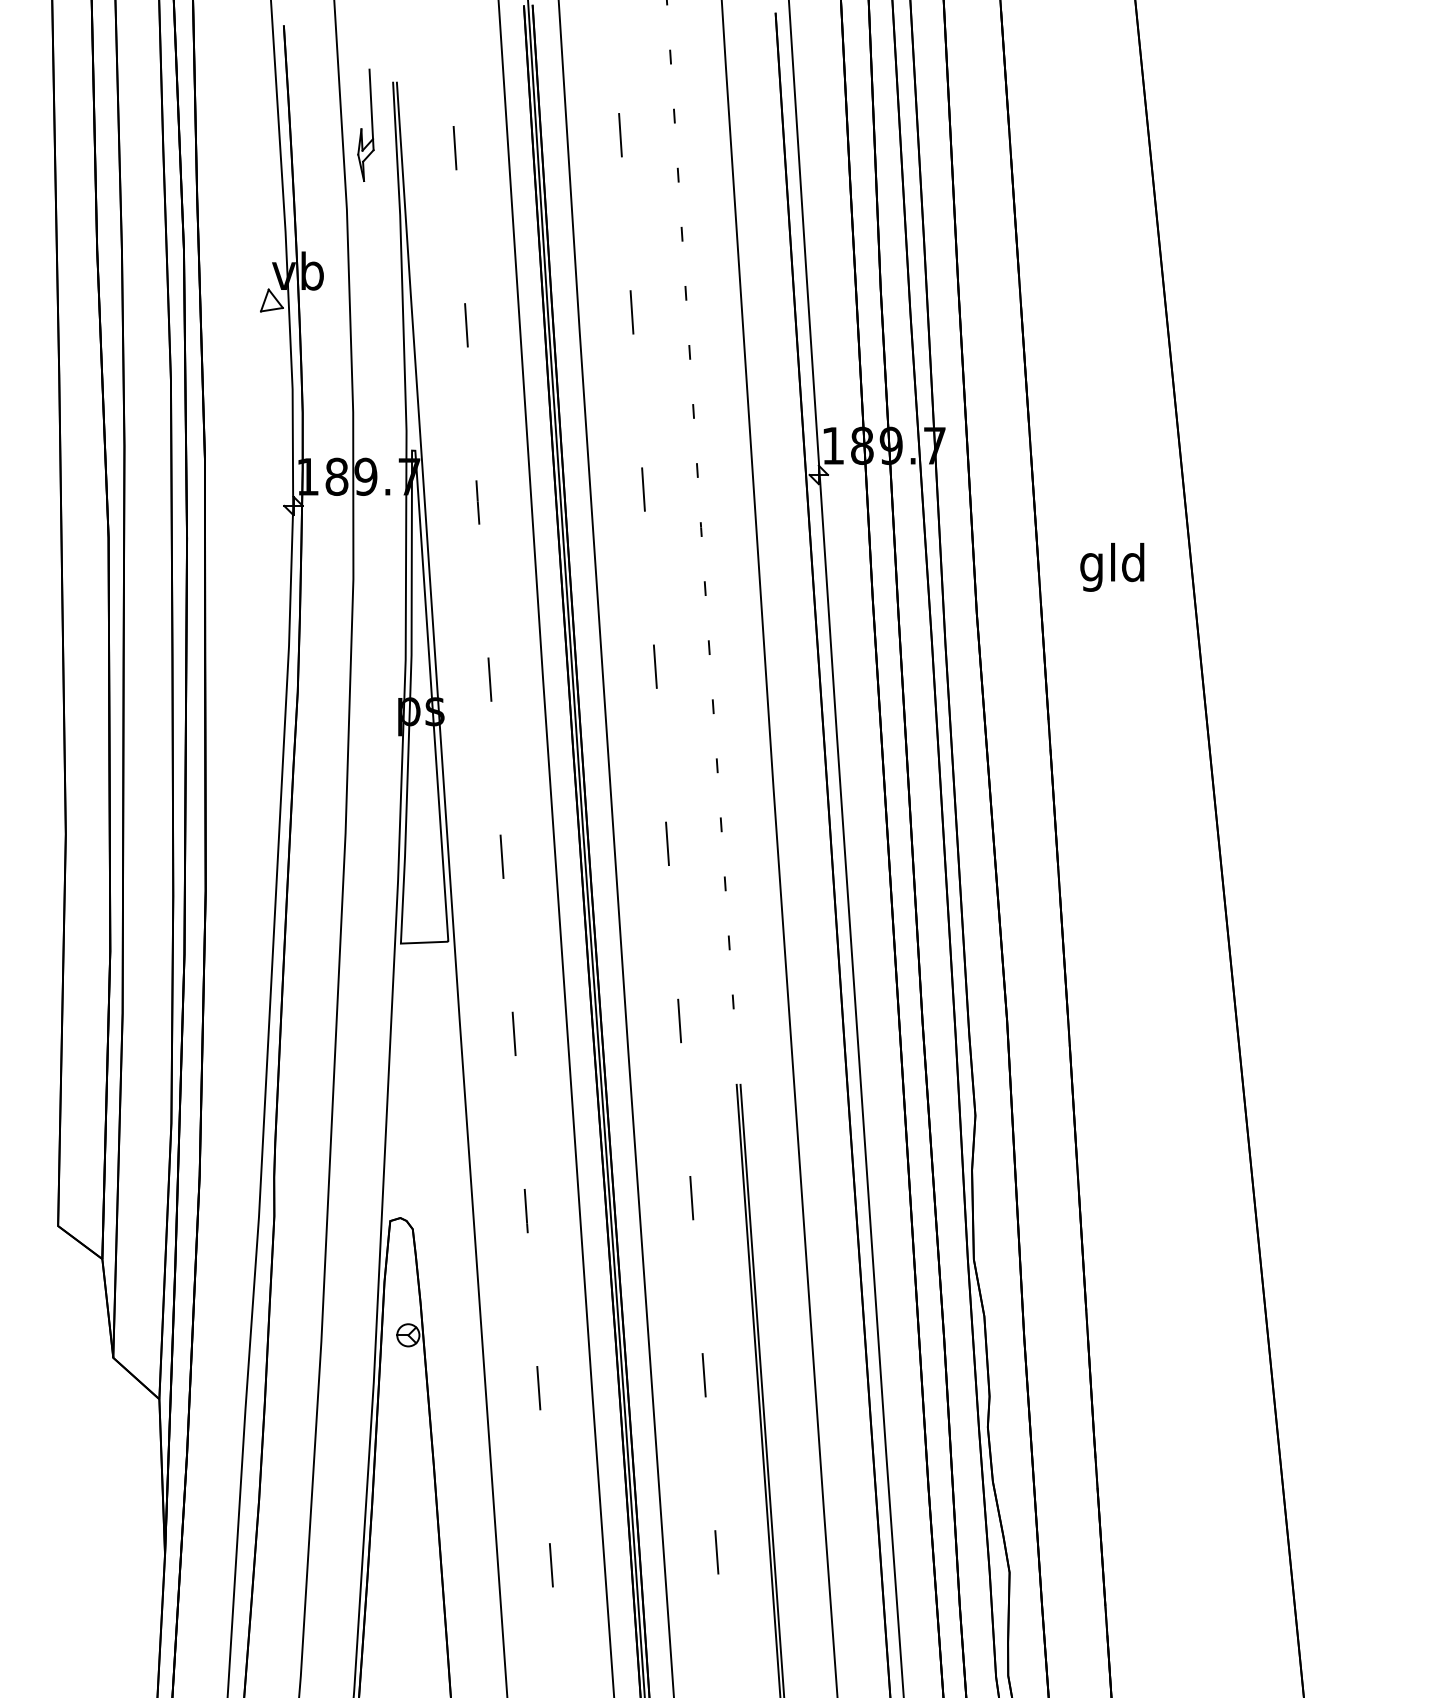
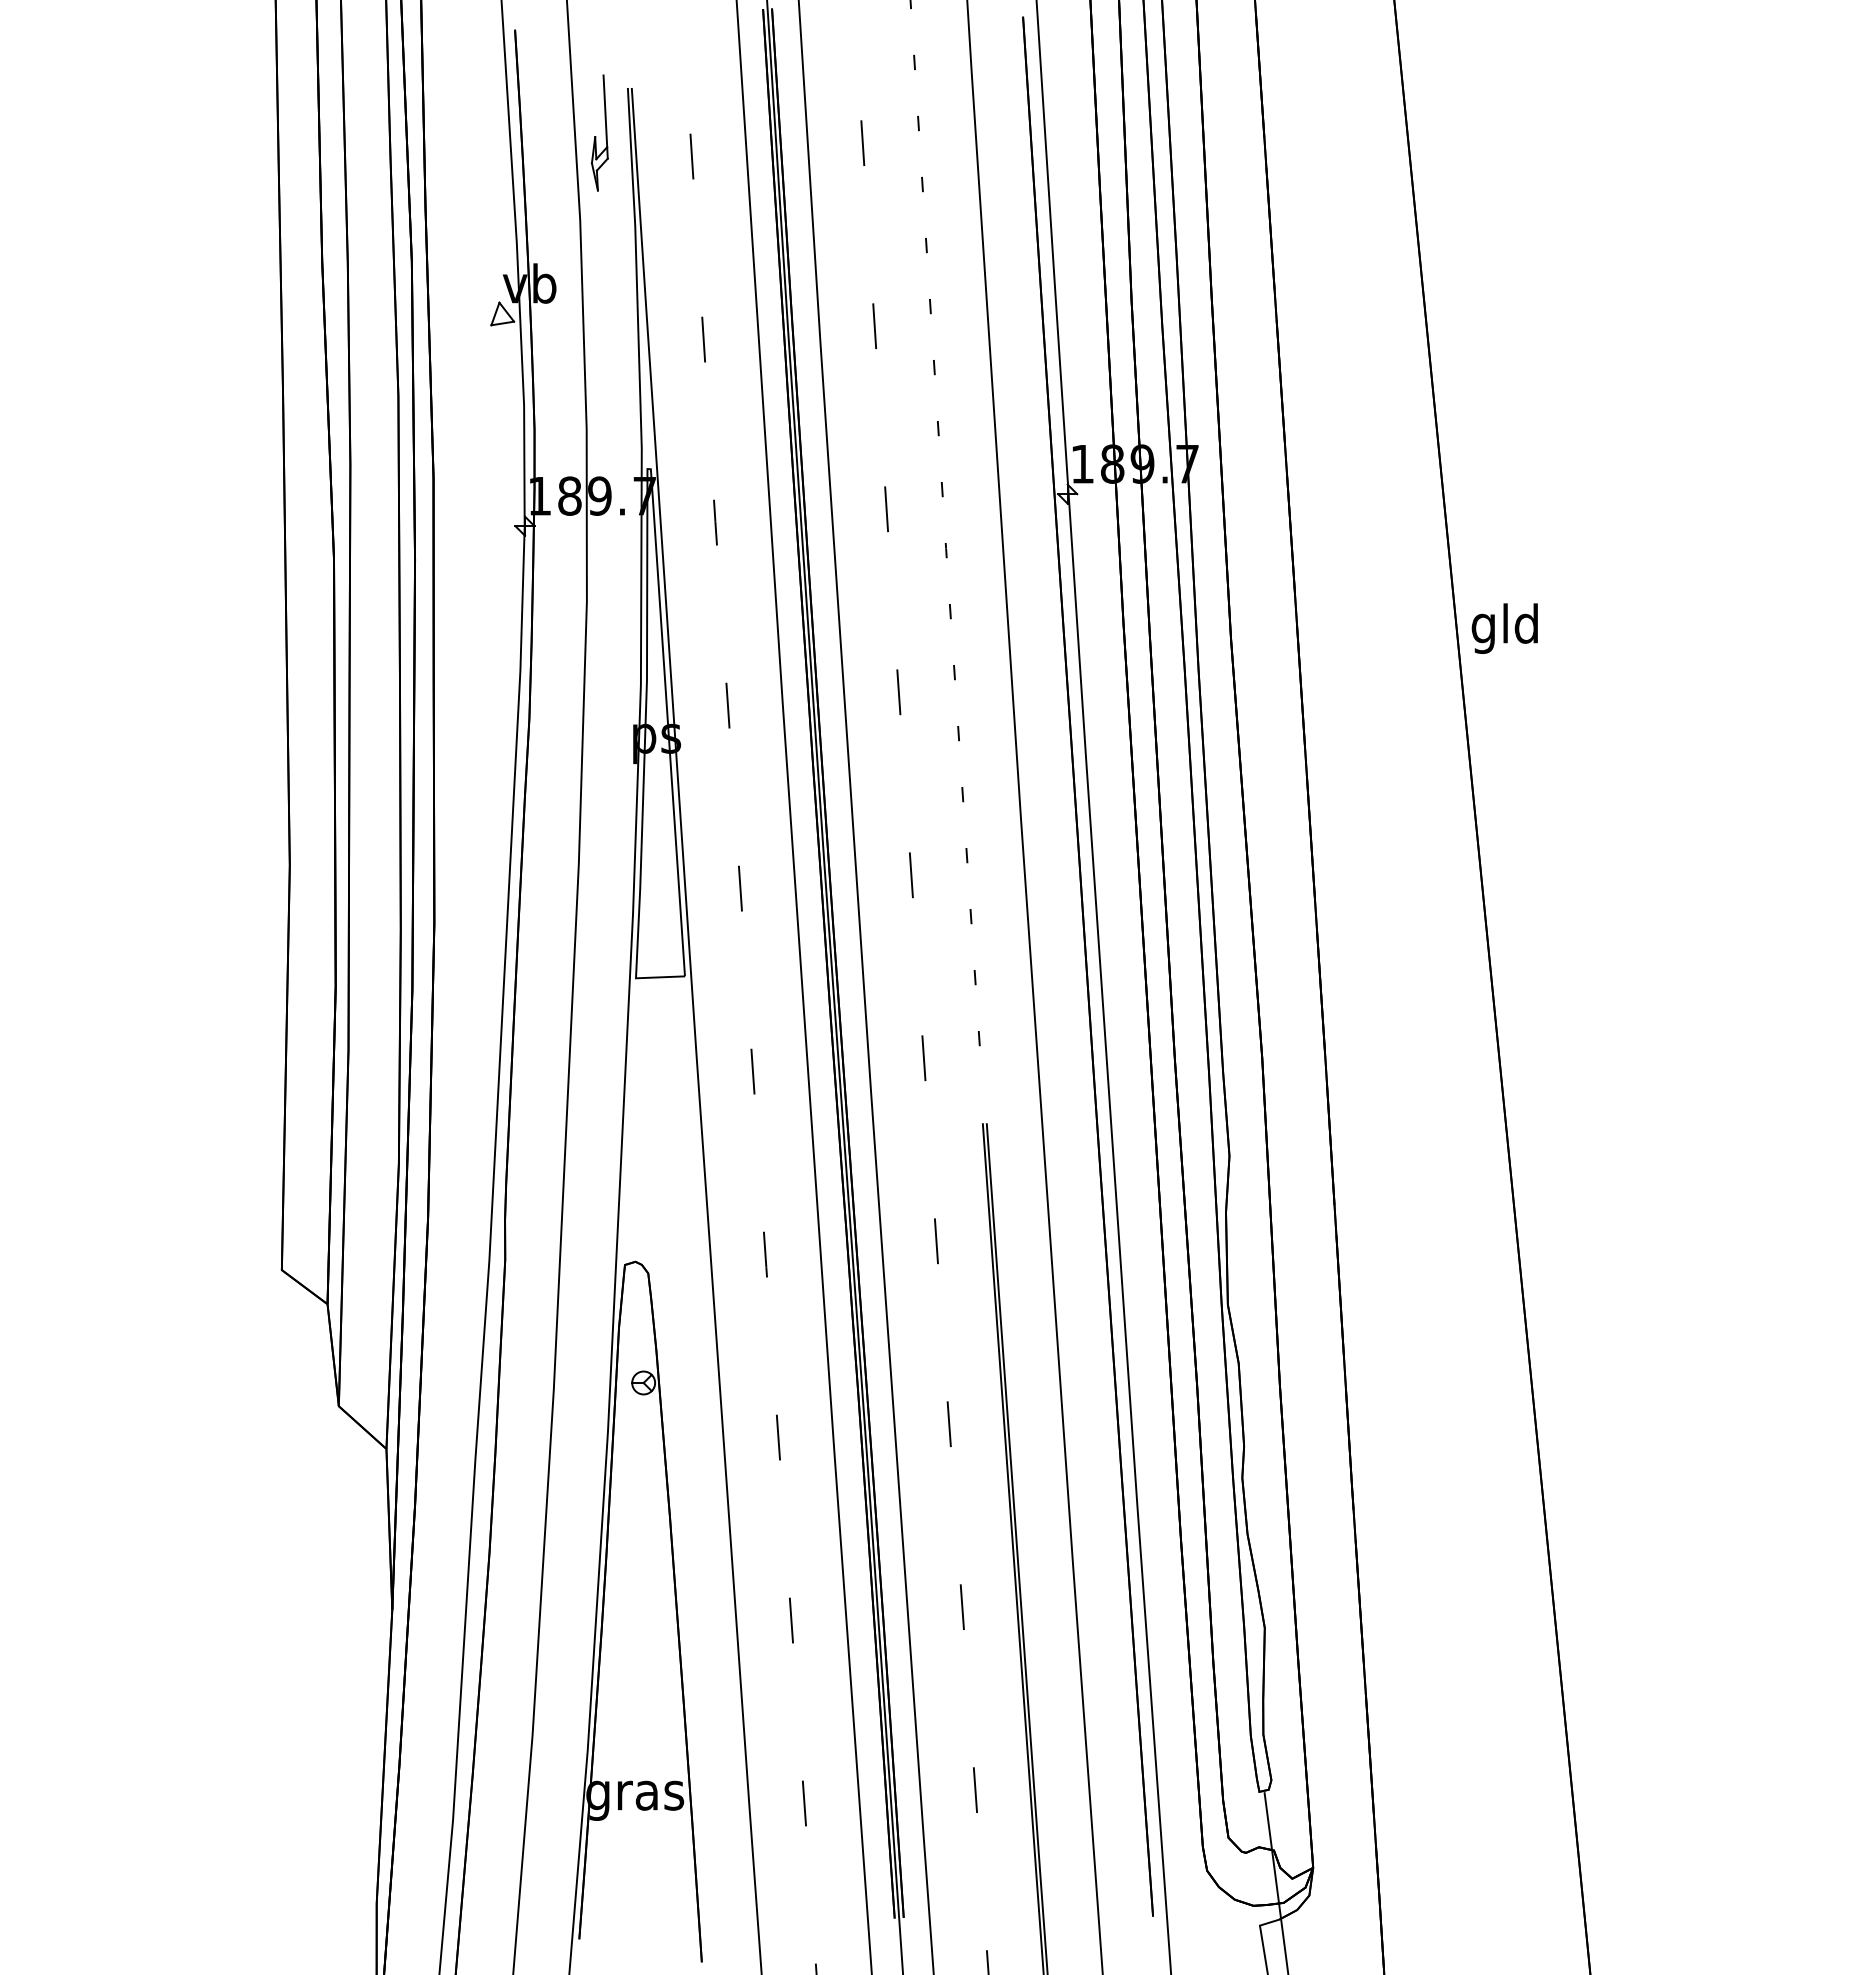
text: (1111, 567) -> (1504, 628), moved

